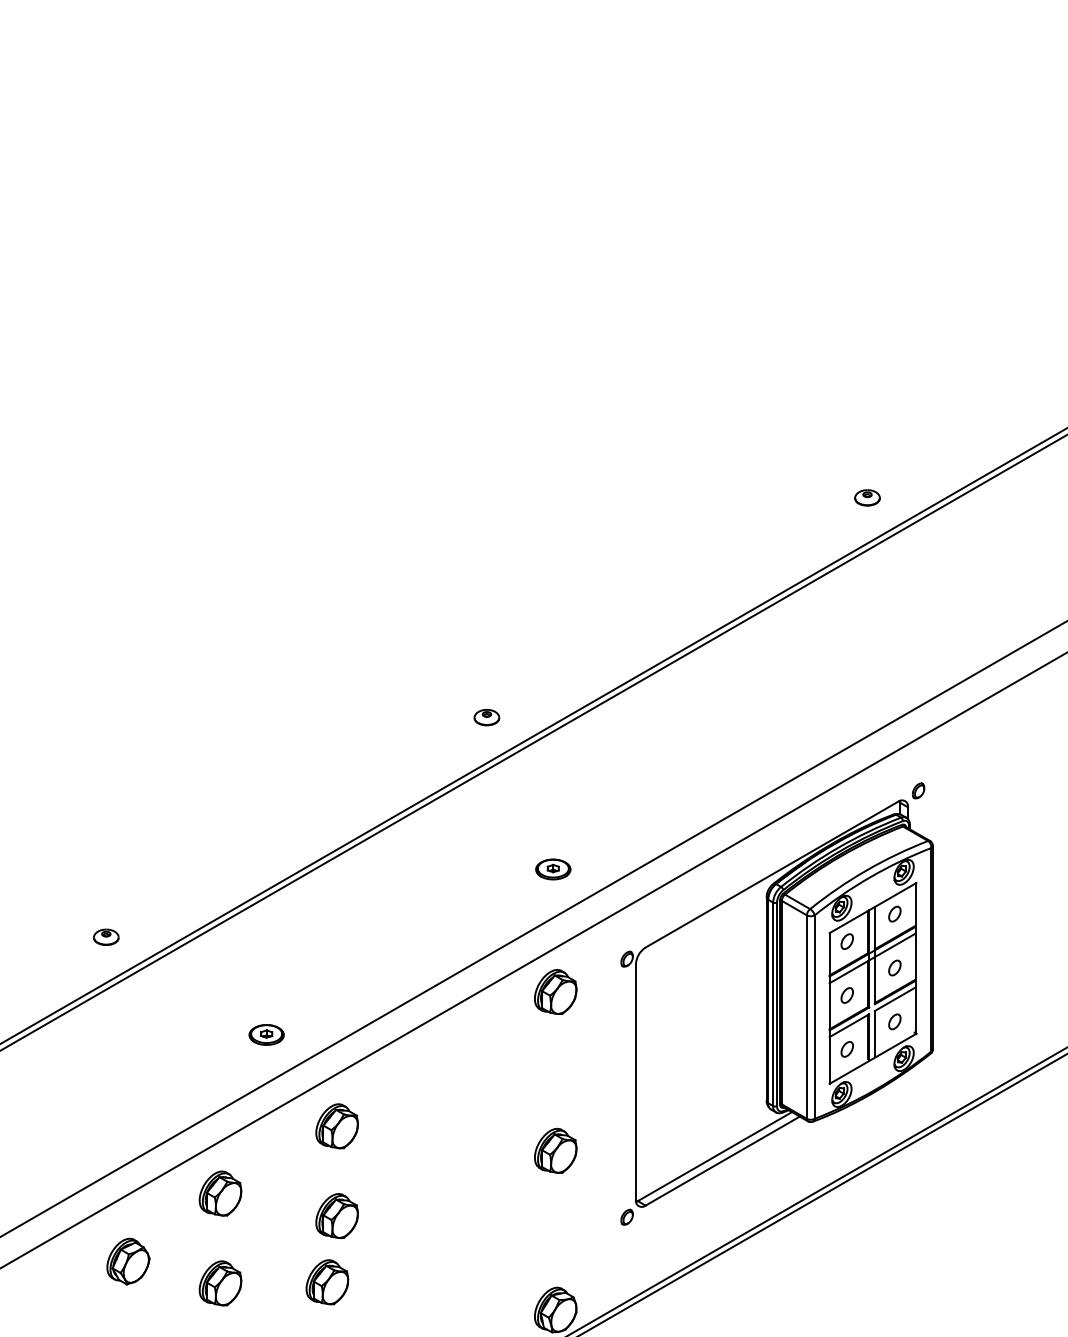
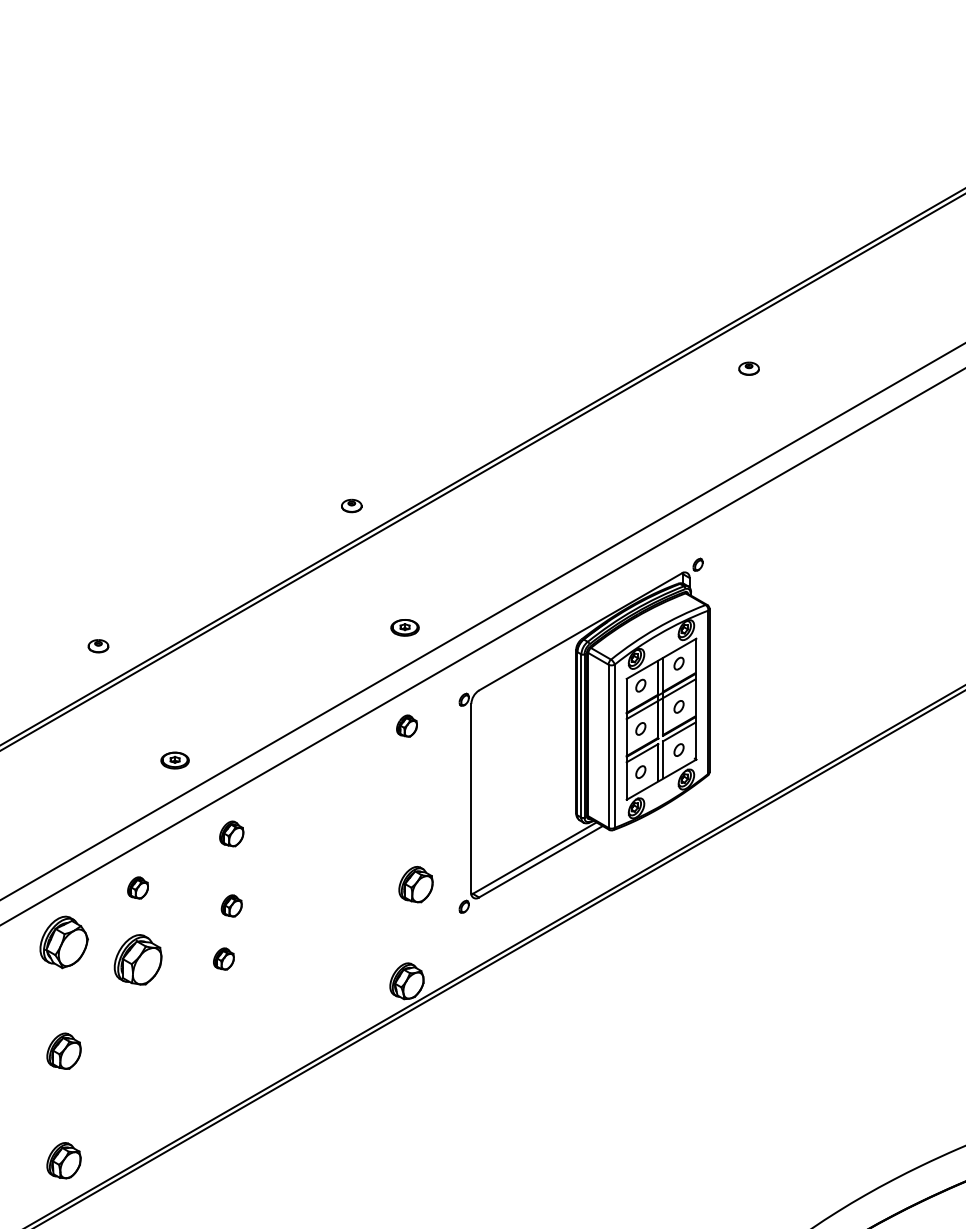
part: (866, 497) -> (748, 368), moved
part: (106, 937) -> (98, 646), moved
part: (555, 991) -> (406, 725), size x0.6
part: (336, 1125) -> (231, 833), size x0.7
part: (555, 1150) -> (415, 884), moved
part: (219, 1193) -> (137, 887), size x0.6
part: (336, 1215) -> (231, 905), size x0.6
part: (128, 1261) -> (64, 942), size x1.4
part: (326, 1281) -> (223, 958), size x0.6
part: (219, 1282) -> (137, 959), size x1.4

